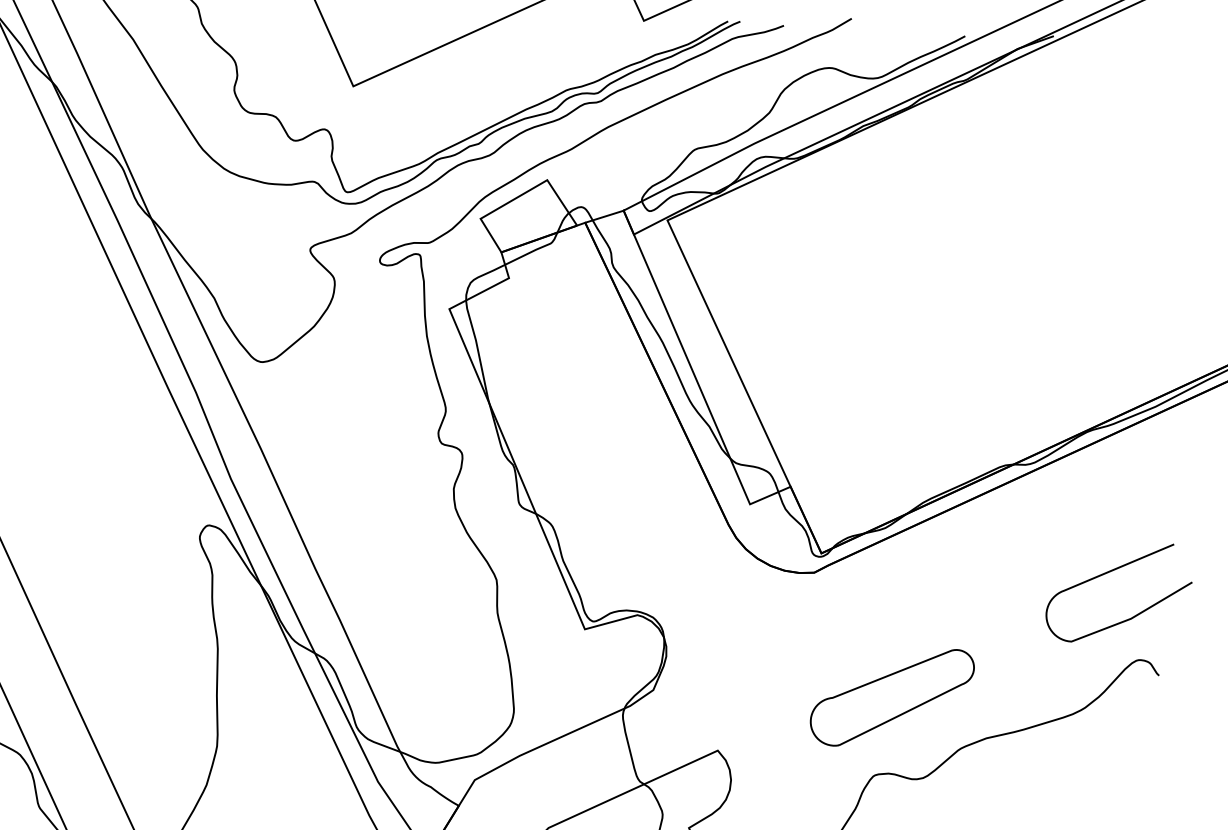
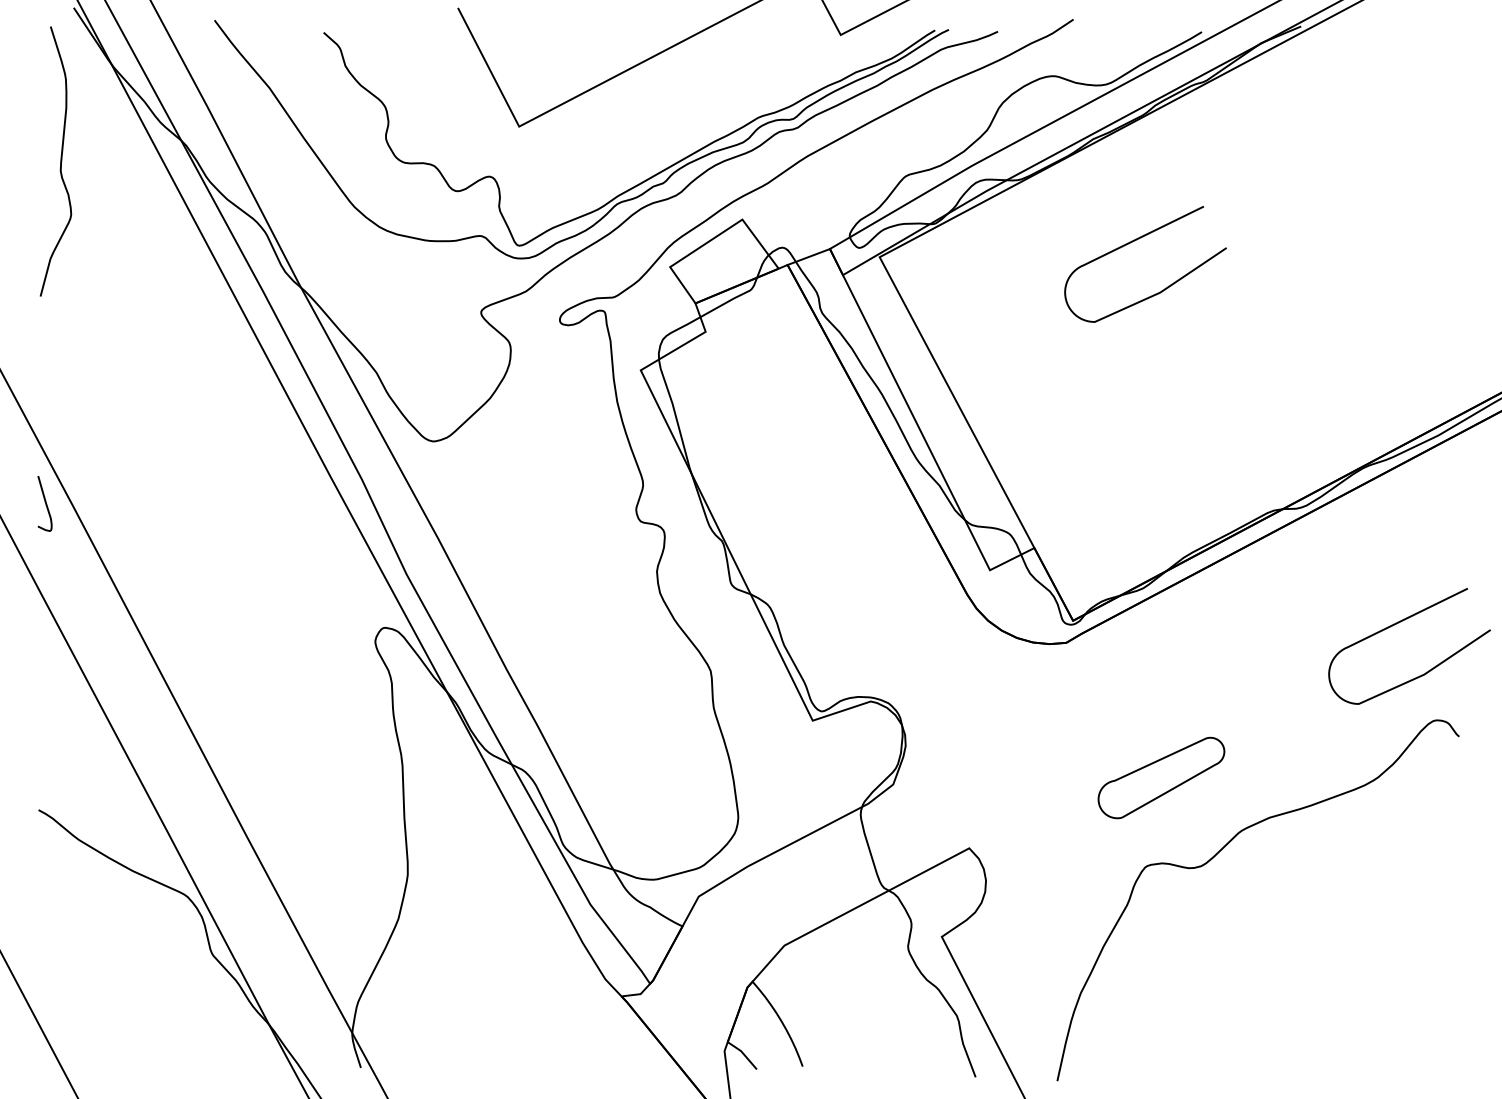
curve: (894, 219) -> (1134, 241), added
part: (892, 697) -> (1161, 777), size x0.7

